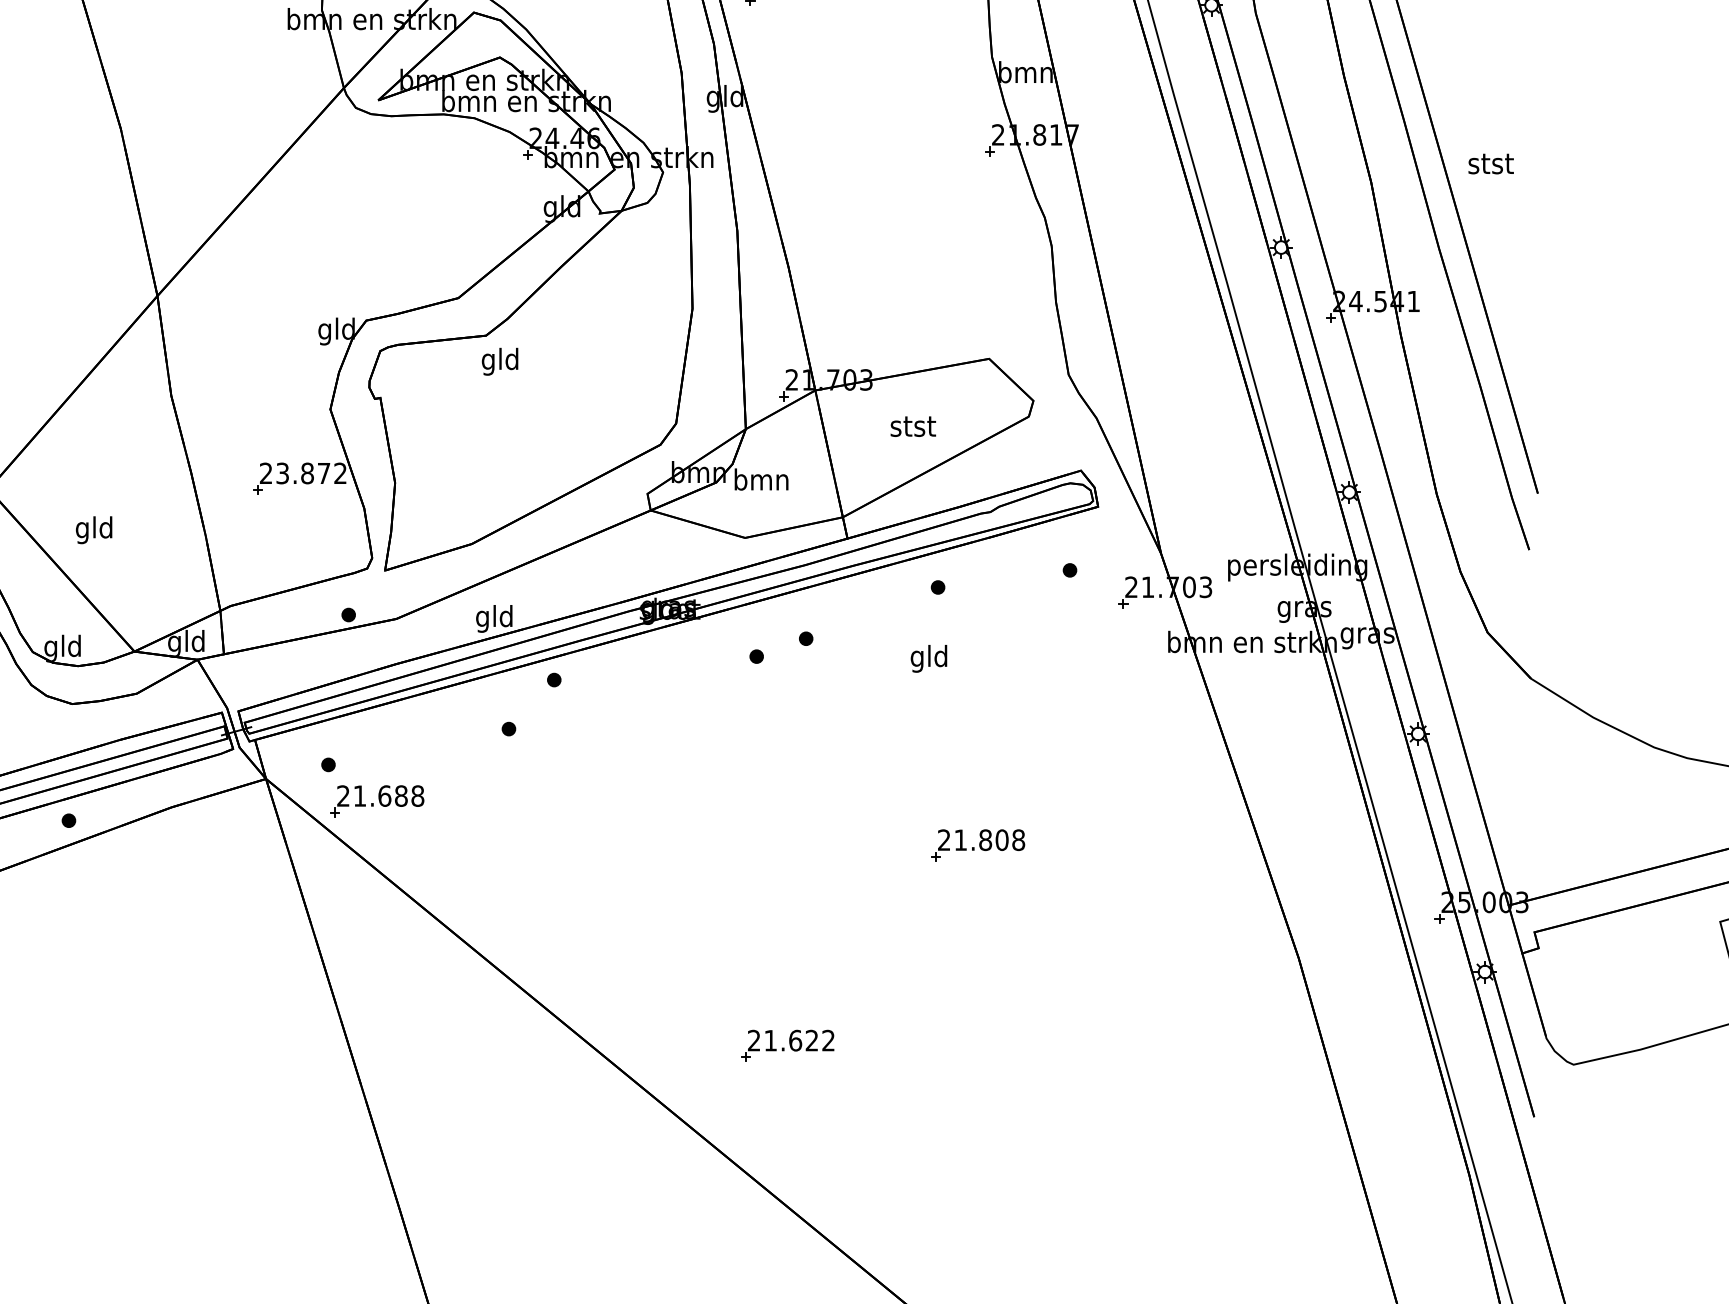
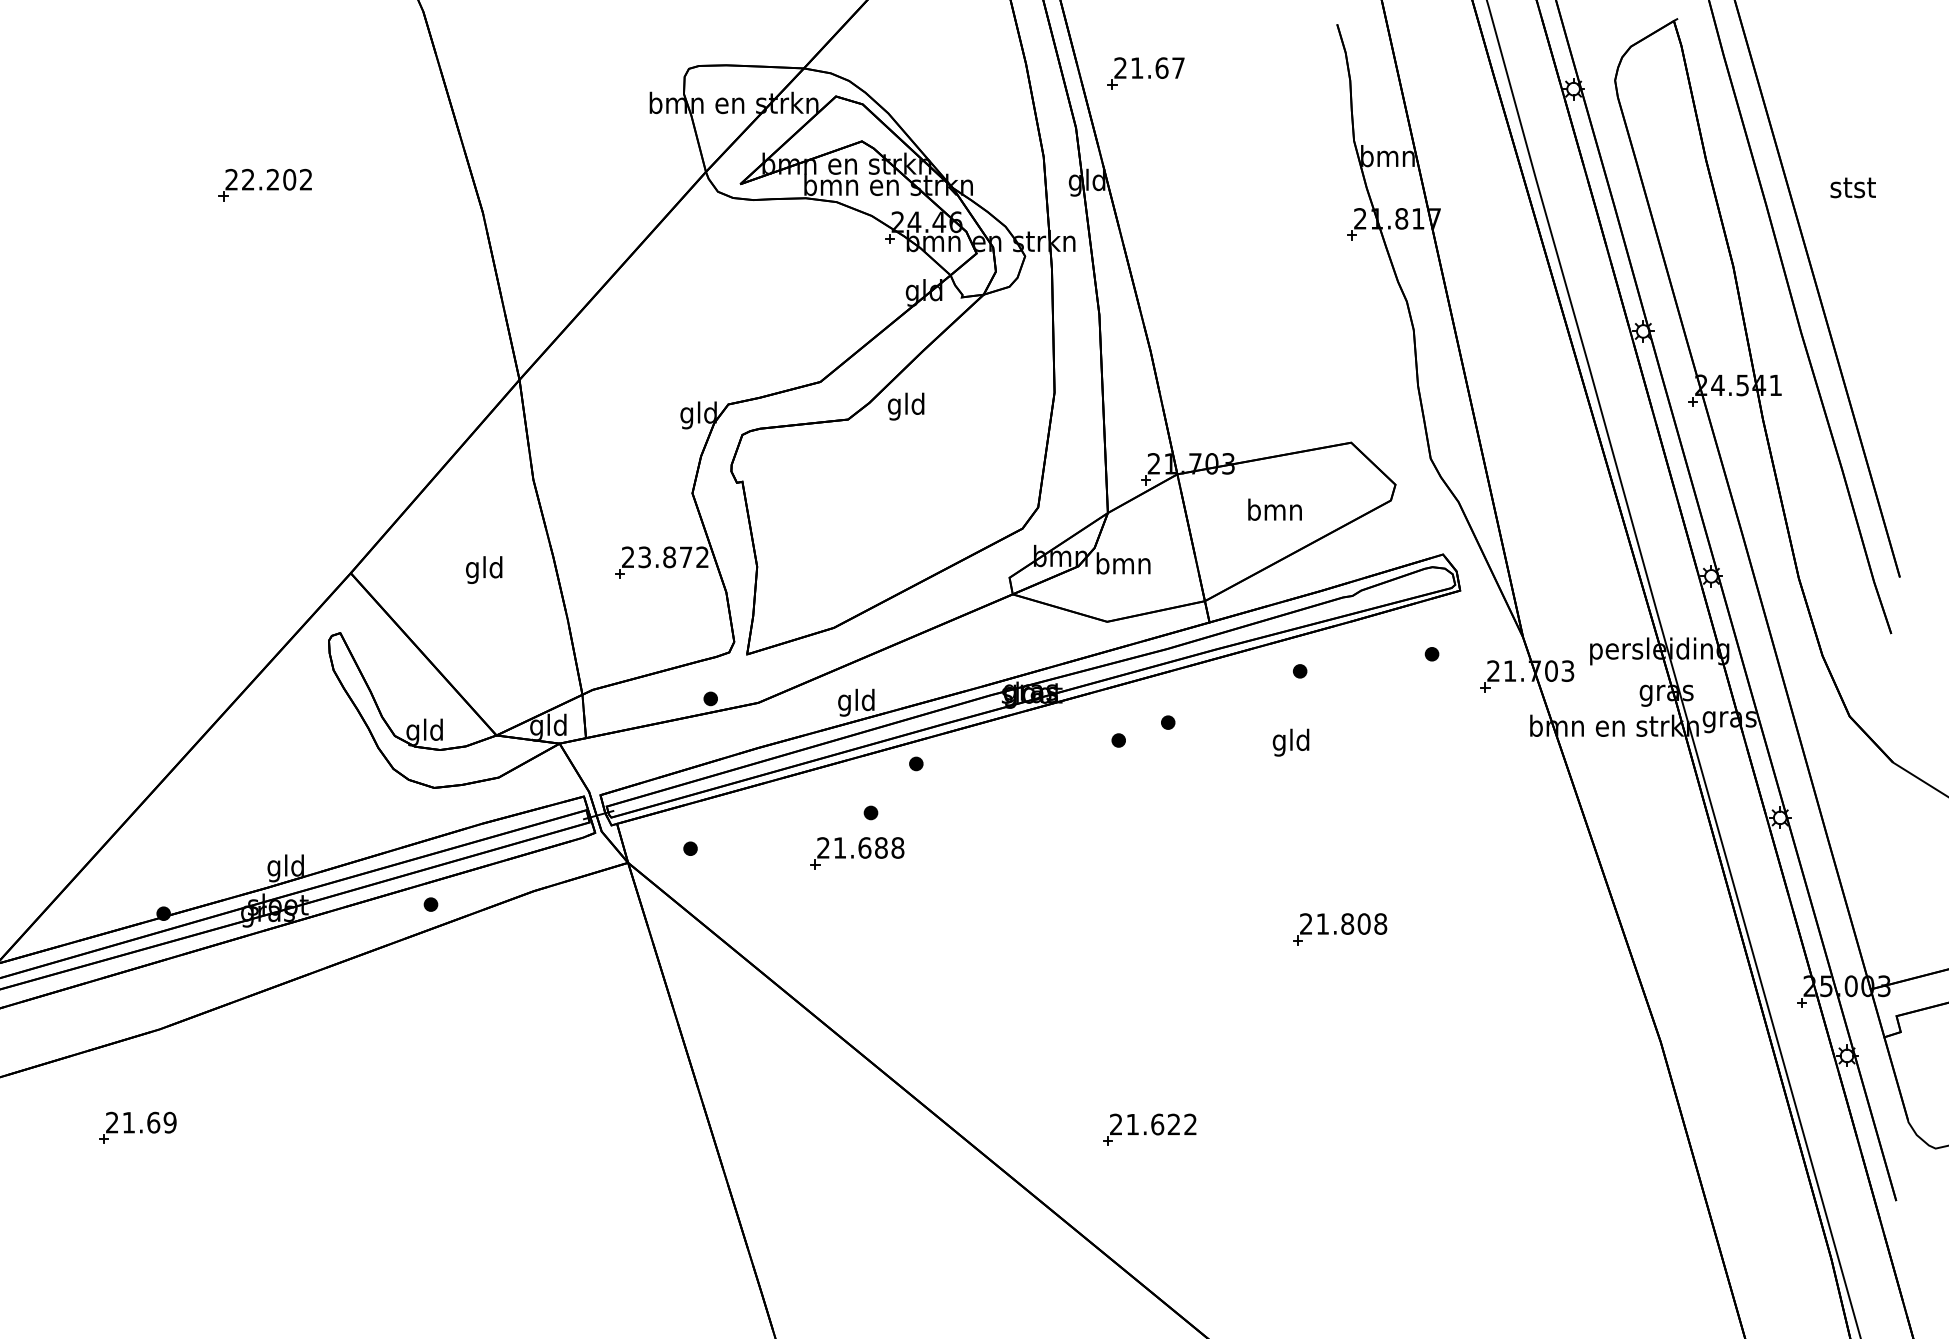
text: (1490, 163) -> (1852, 187), moved
text: (500, 361) -> (906, 406), moved
text: (912, 425) -> (1274, 509), stst -> bmn
text: (94, 529) -> (484, 569), moved
part: (377, 801) -> (857, 853), moved

